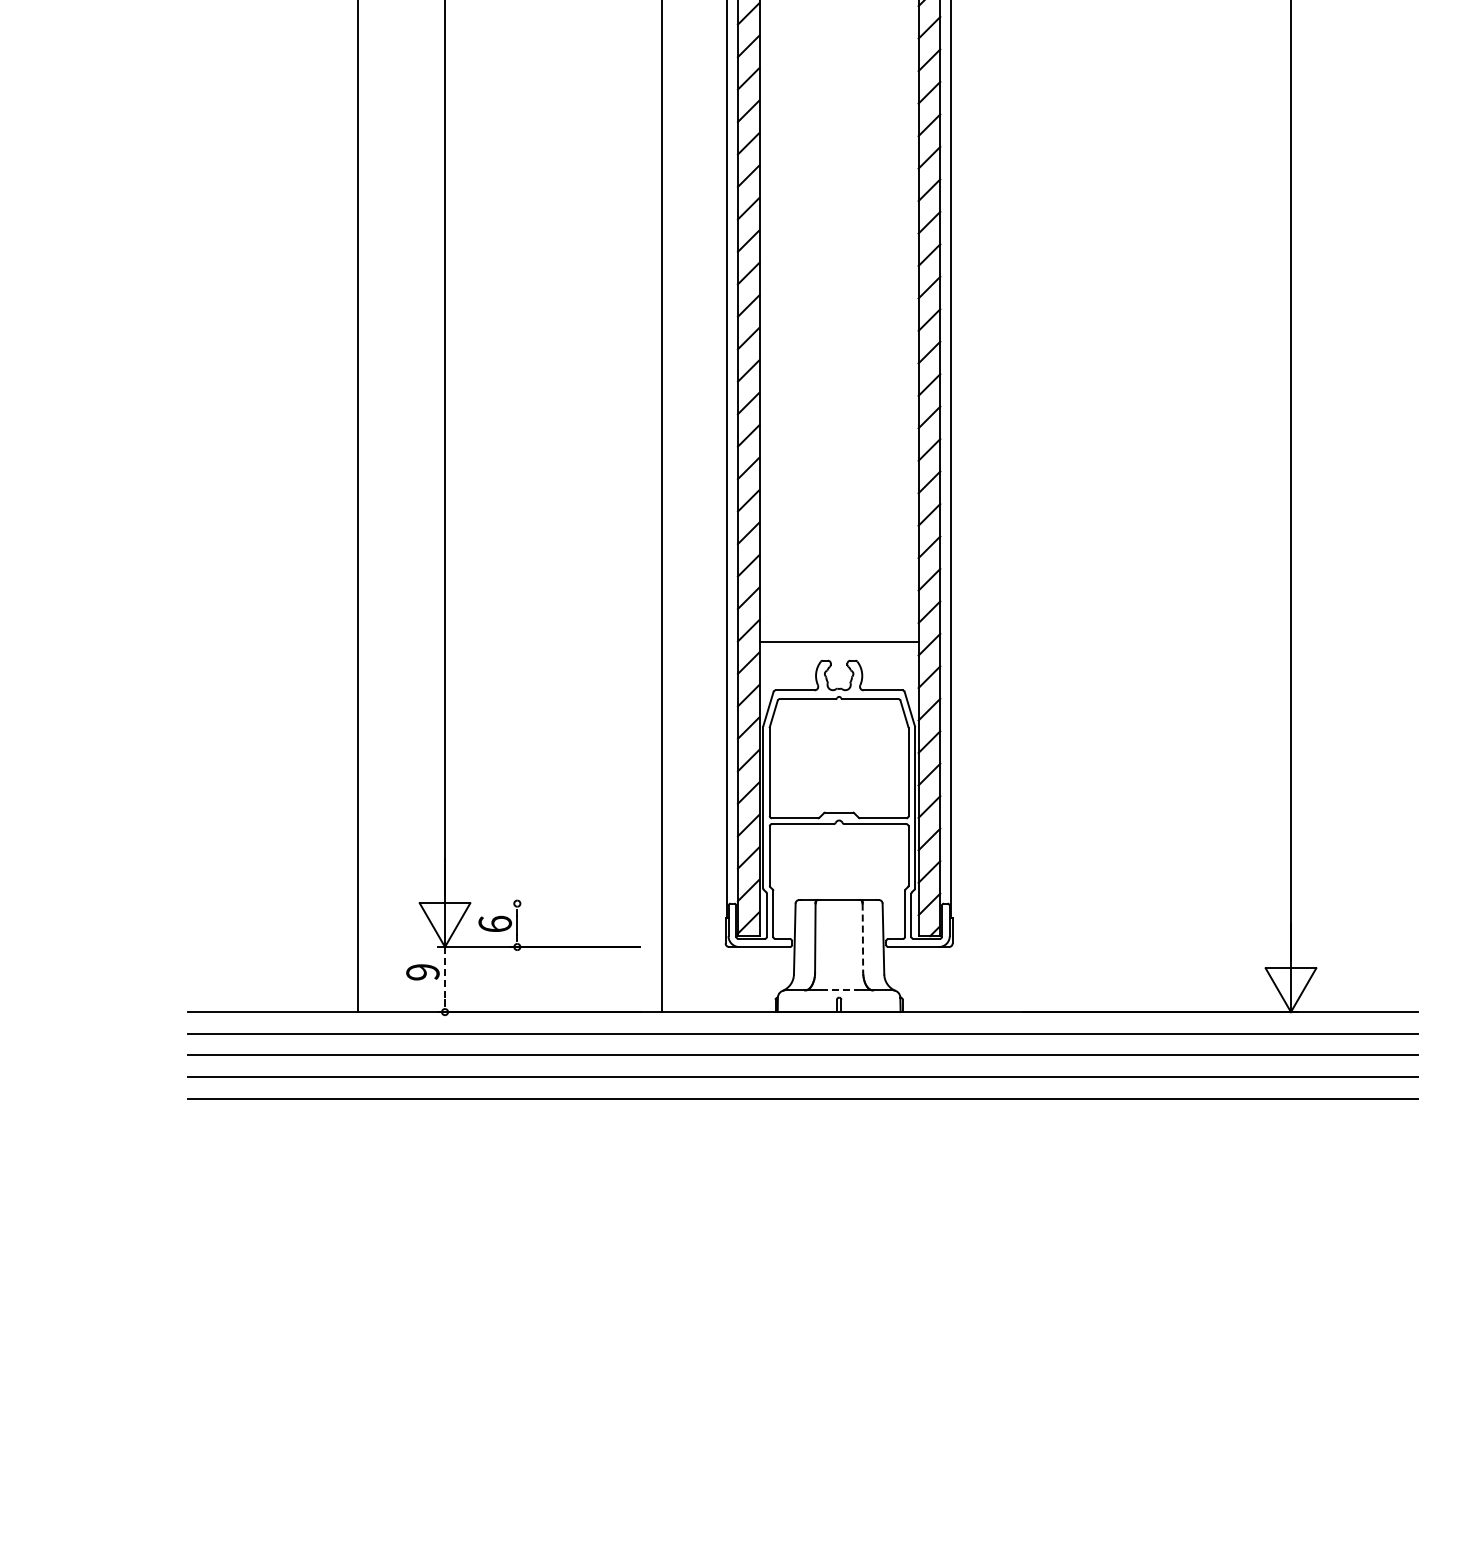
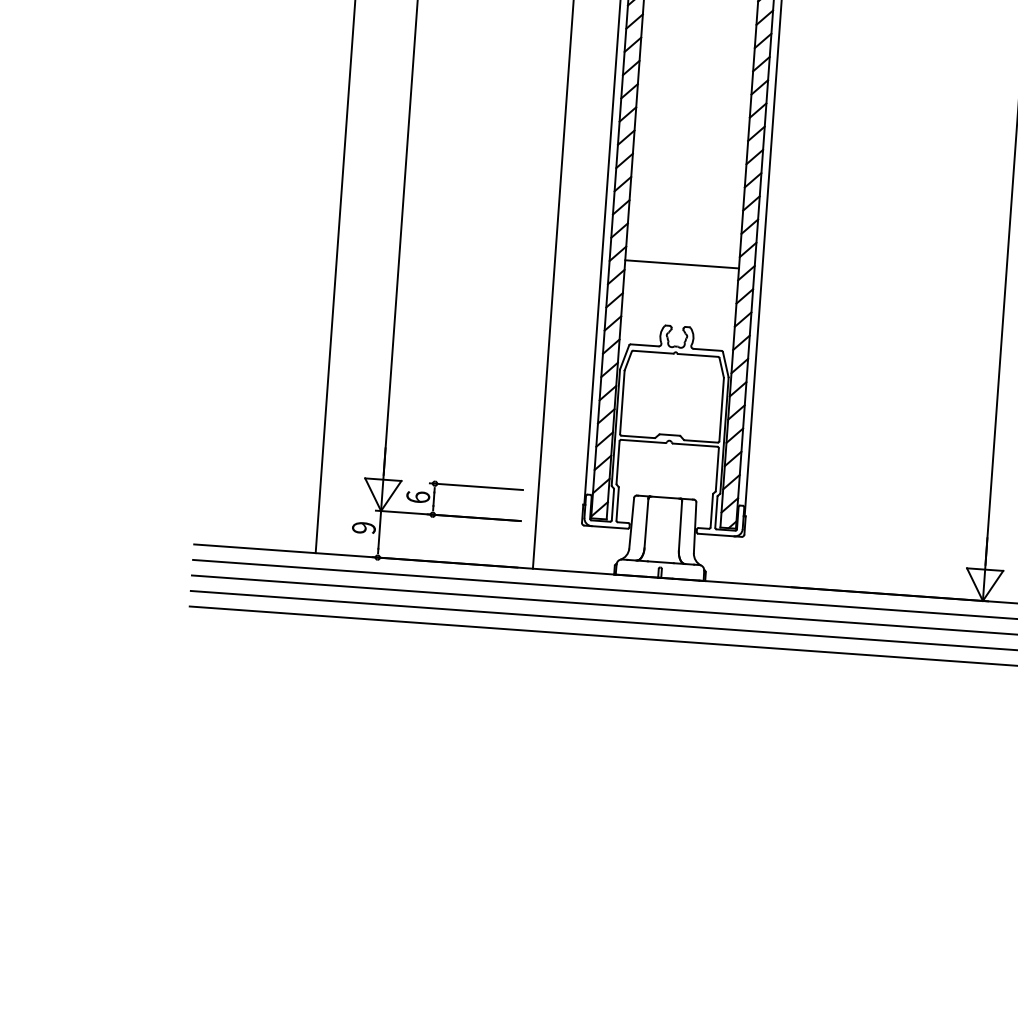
line: (838, 641) -> (681, 264), moved
line: (575, 903) -> (476, 486), added
line: (862, 938) -> (680, 526), dashed -> solid
line: (445, 973) -> (380, 529), dashed -> solid
line: (839, 990) -> (661, 562), dashed -> solid

